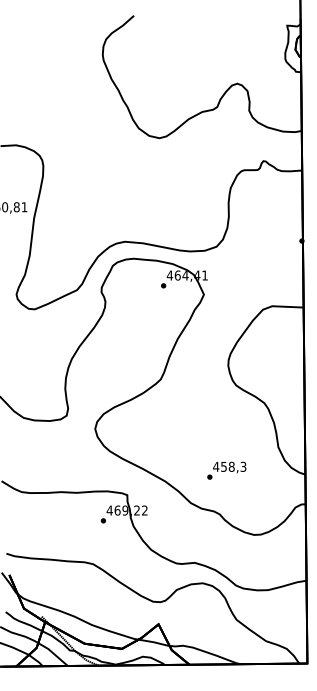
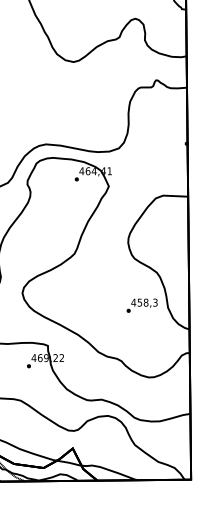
text: (226, 470) -> (141, 305), moved

